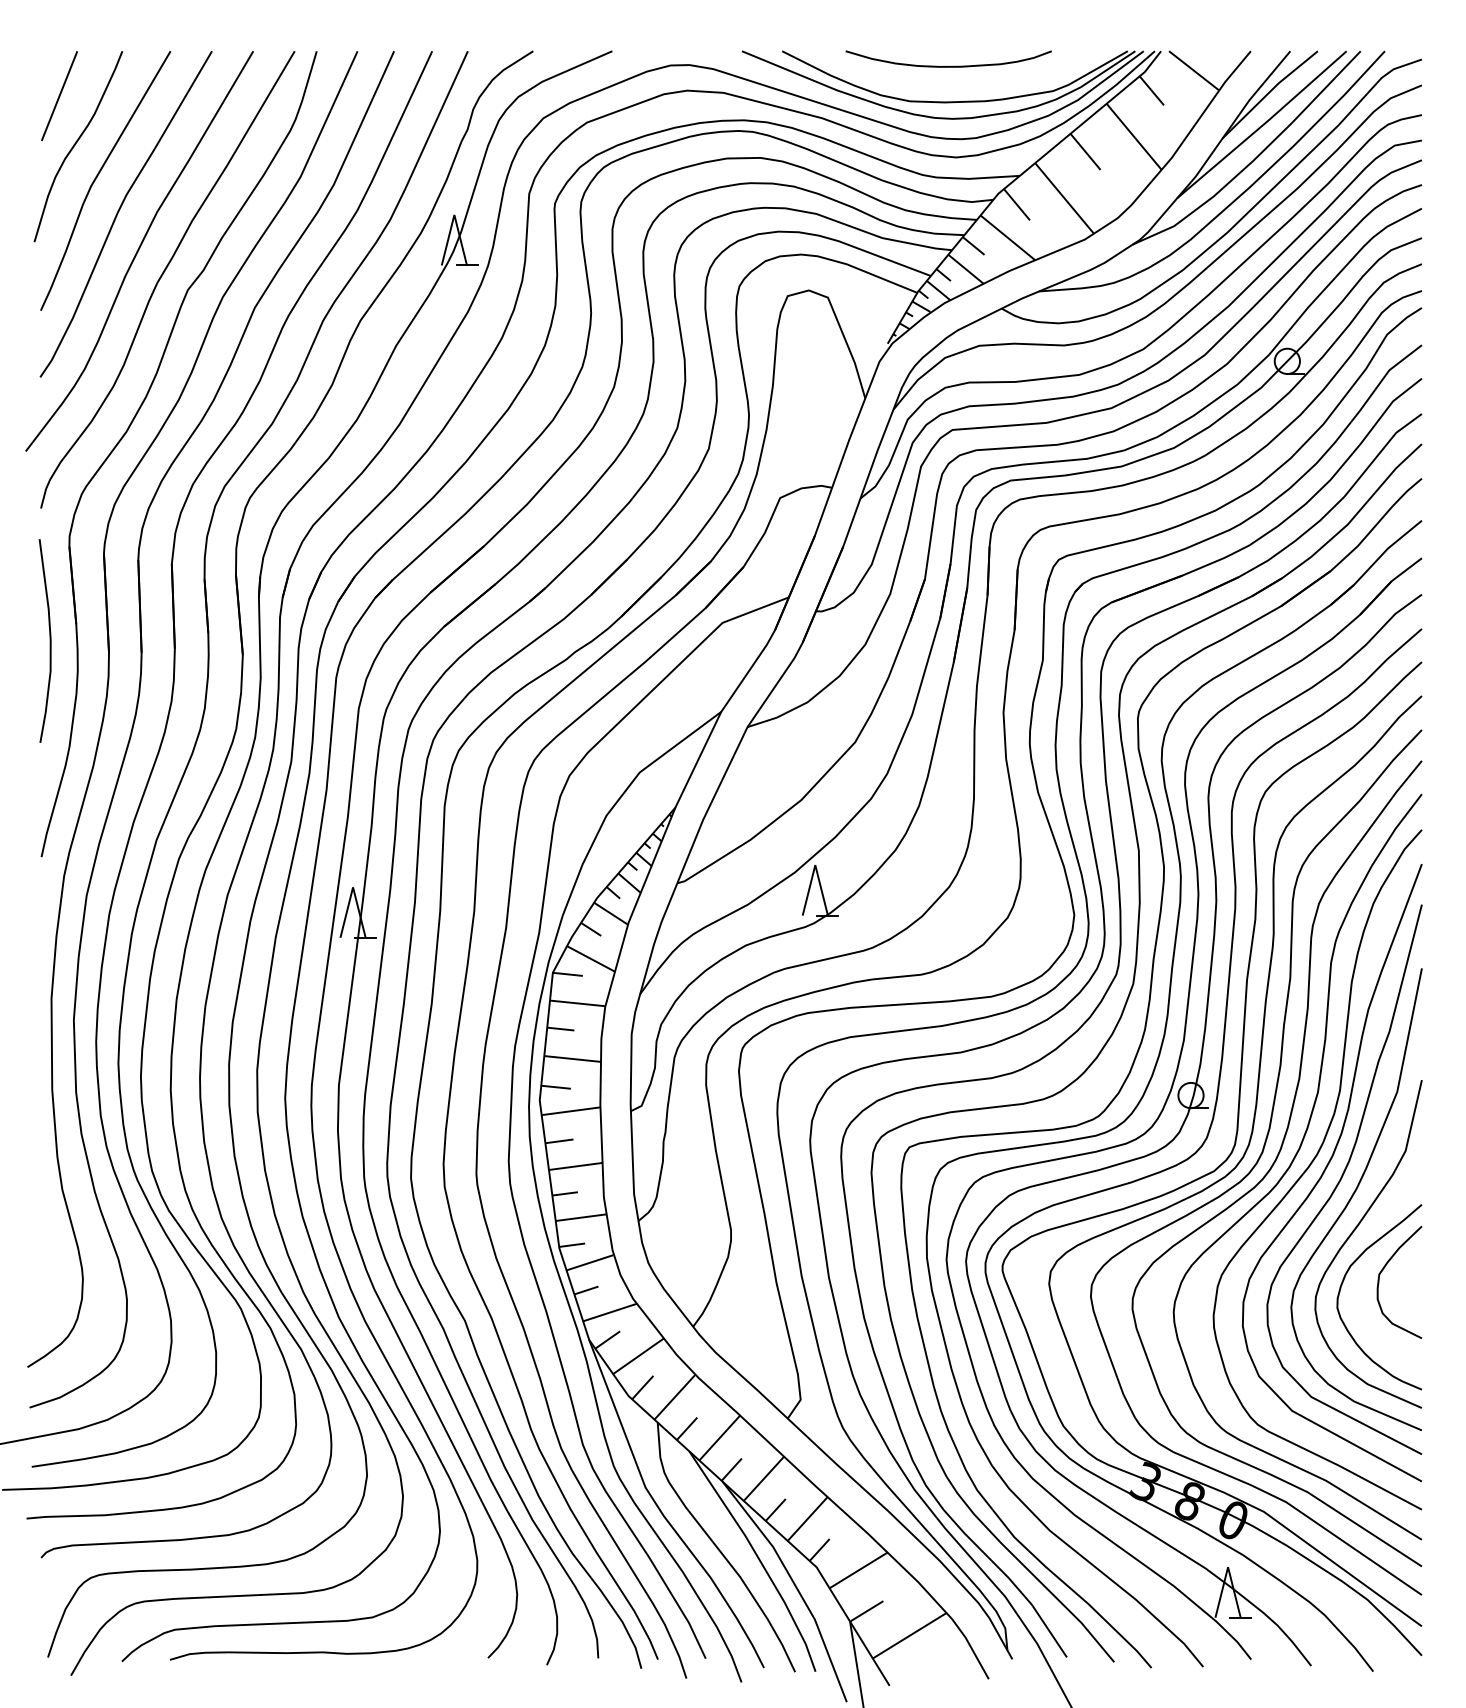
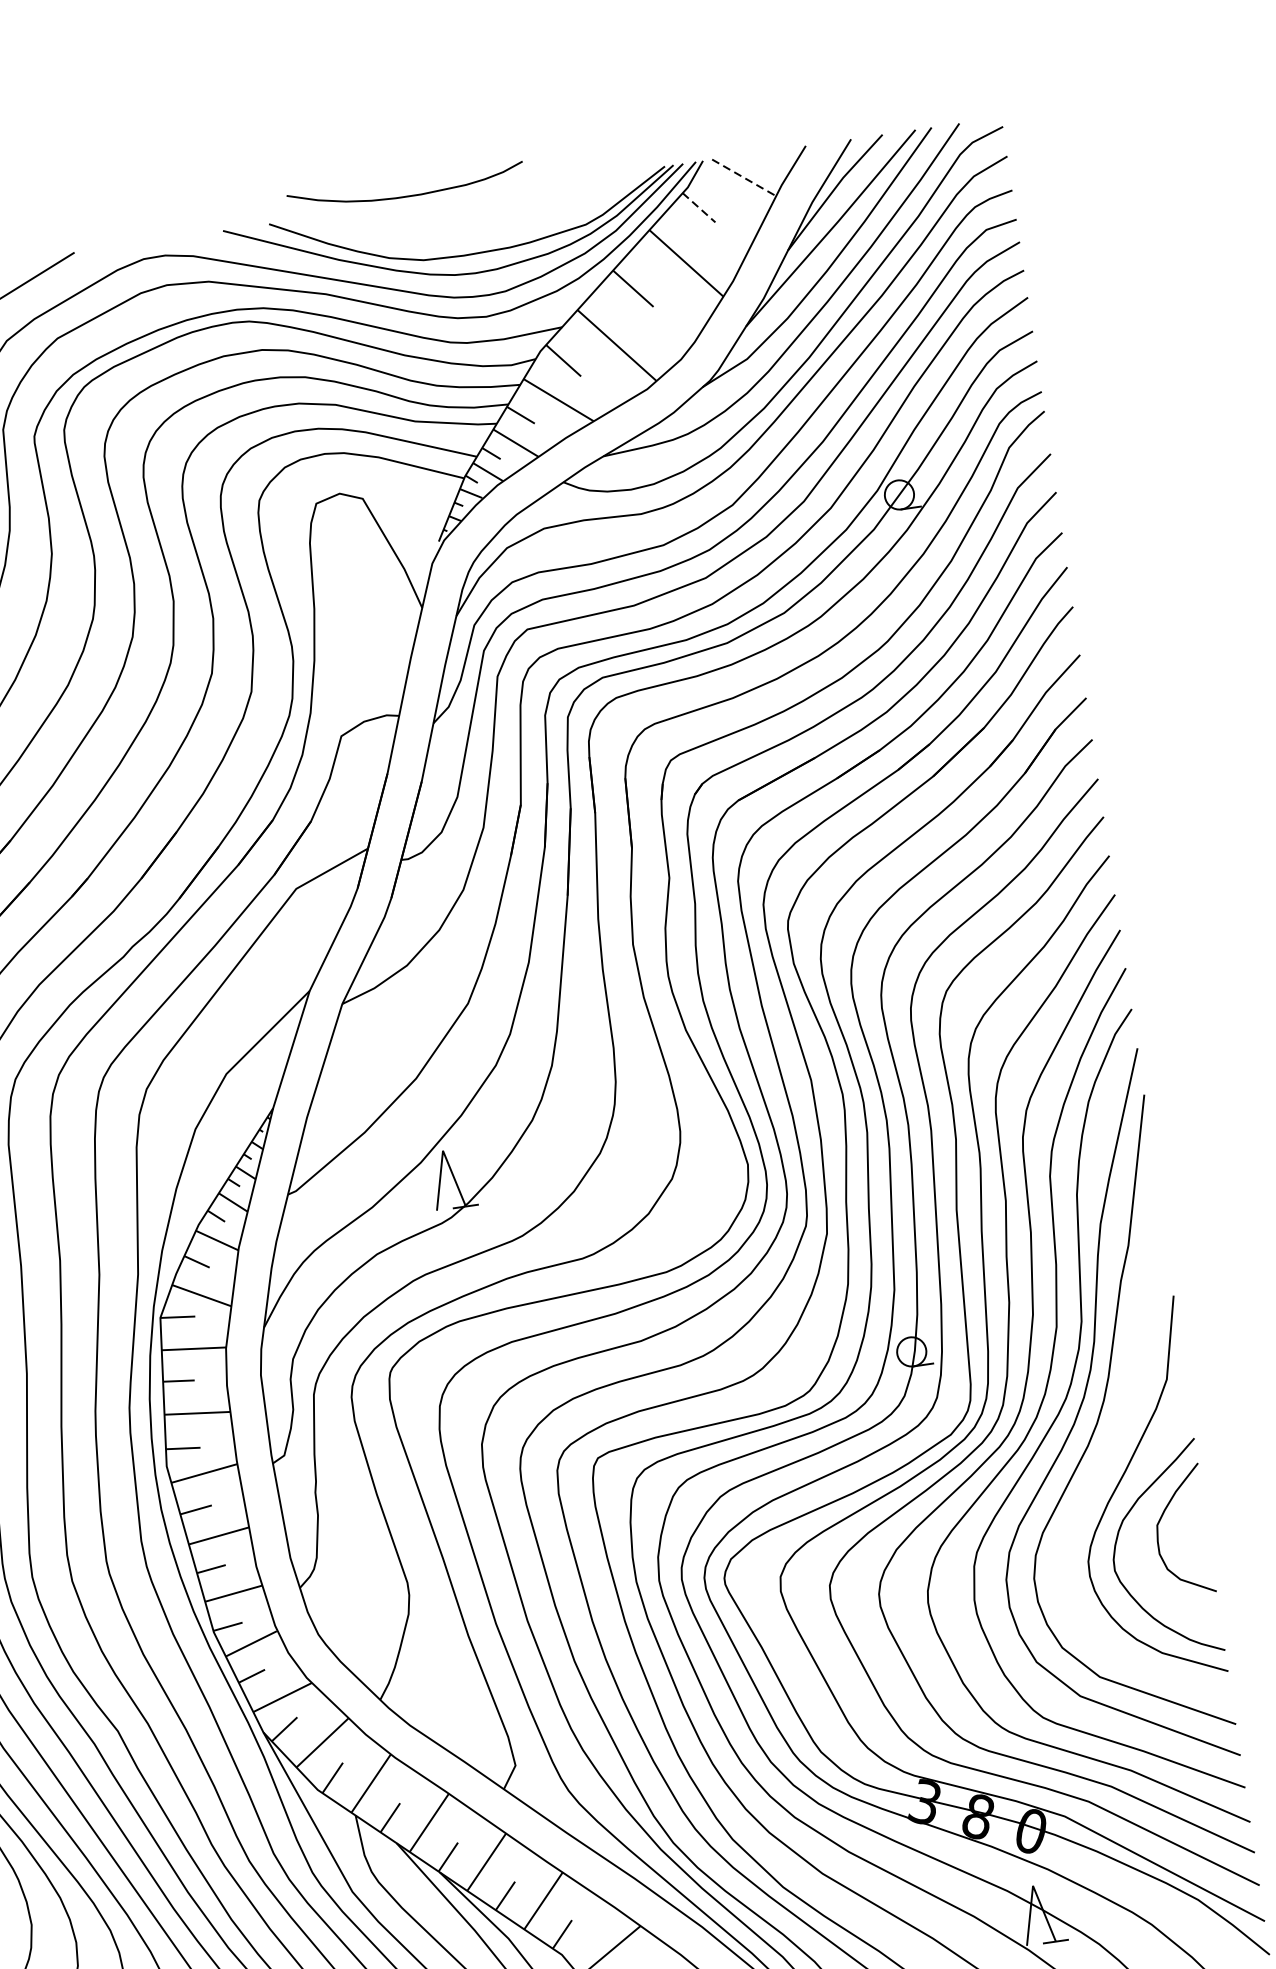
curve: (949, 65) -> (407, 194), moved
line: (1194, 70) -> (744, 177), solid -> dashed
line: (1151, 90) -> (698, 207), solid -> dashed
curve: (1353, 1196) -> (1114, 1440), removed

